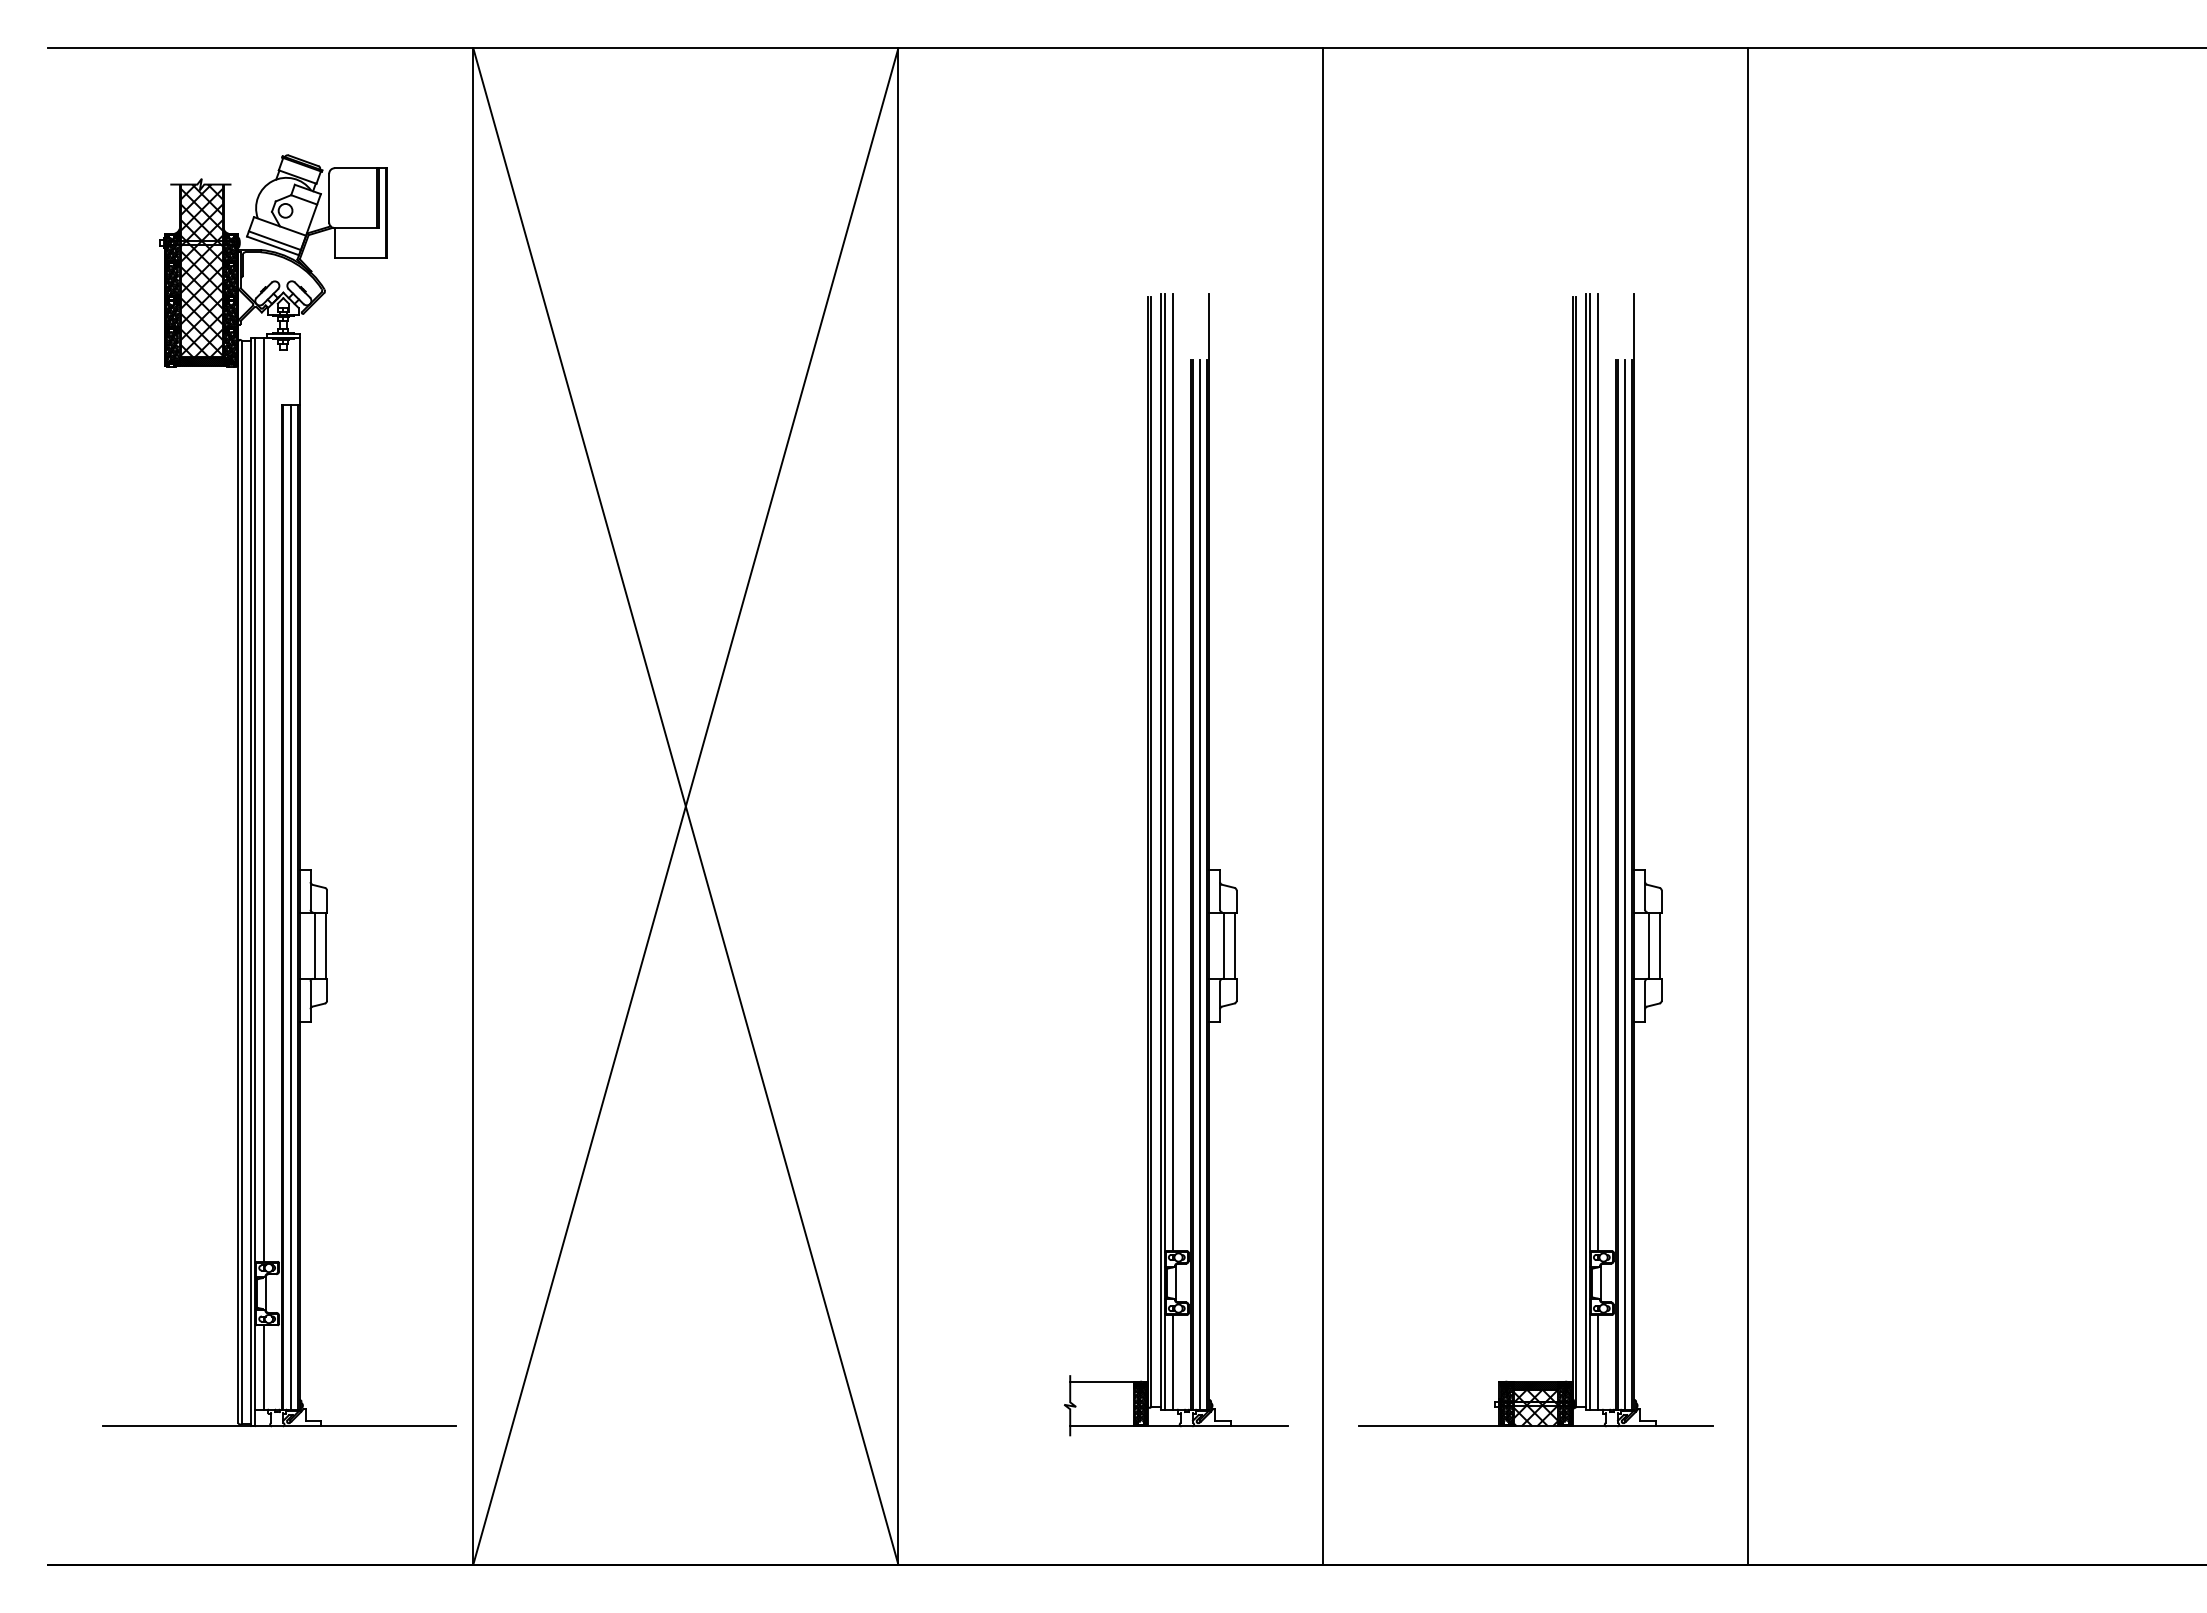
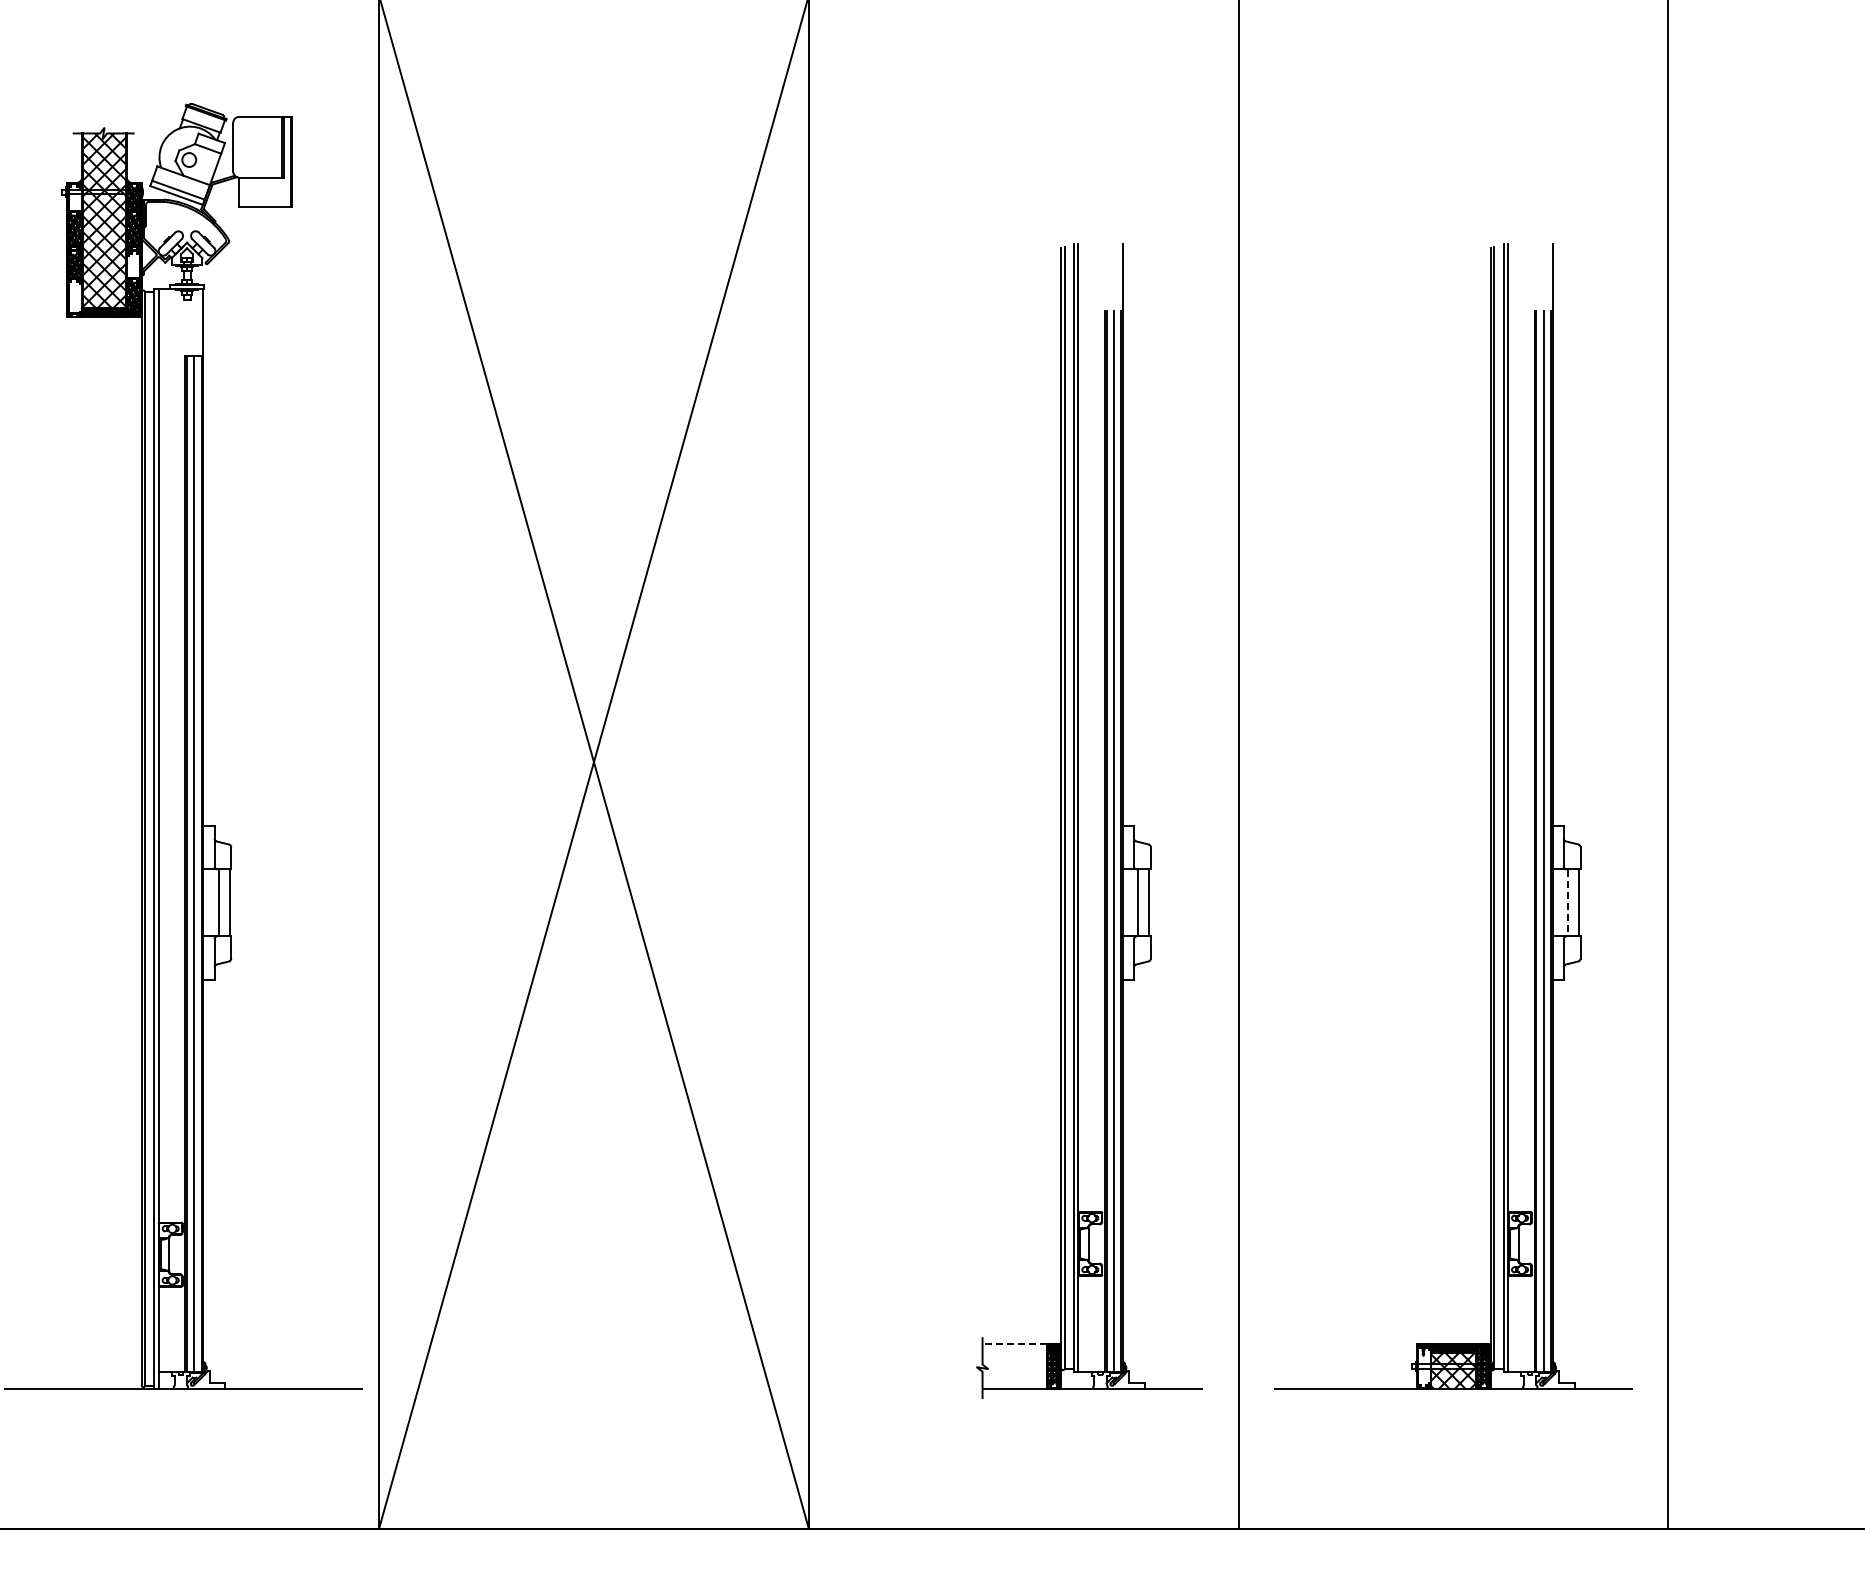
hatch: (172, 249) -> (74, 199), removed
hatch: (230, 315) -> (133, 265), removed
hatch: (172, 346) -> (74, 297), removed
line: (1173, 772) -> (1086, 727), removed
line: (1598, 772) -> (1516, 727), removed
line: (263, 799) -> (166, 755), removed
line: (1649, 946) -> (1568, 903), solid -> dashed
line: (1173, 1361) -> (1086, 1323), removed
line: (1598, 1361) -> (1516, 1323), removed
line: (263, 1367) -> (166, 1329), removed
line: (1101, 1382) -> (1014, 1344), solid -> dashed
hatch: (1506, 1404) -> (1423, 1366), removed

